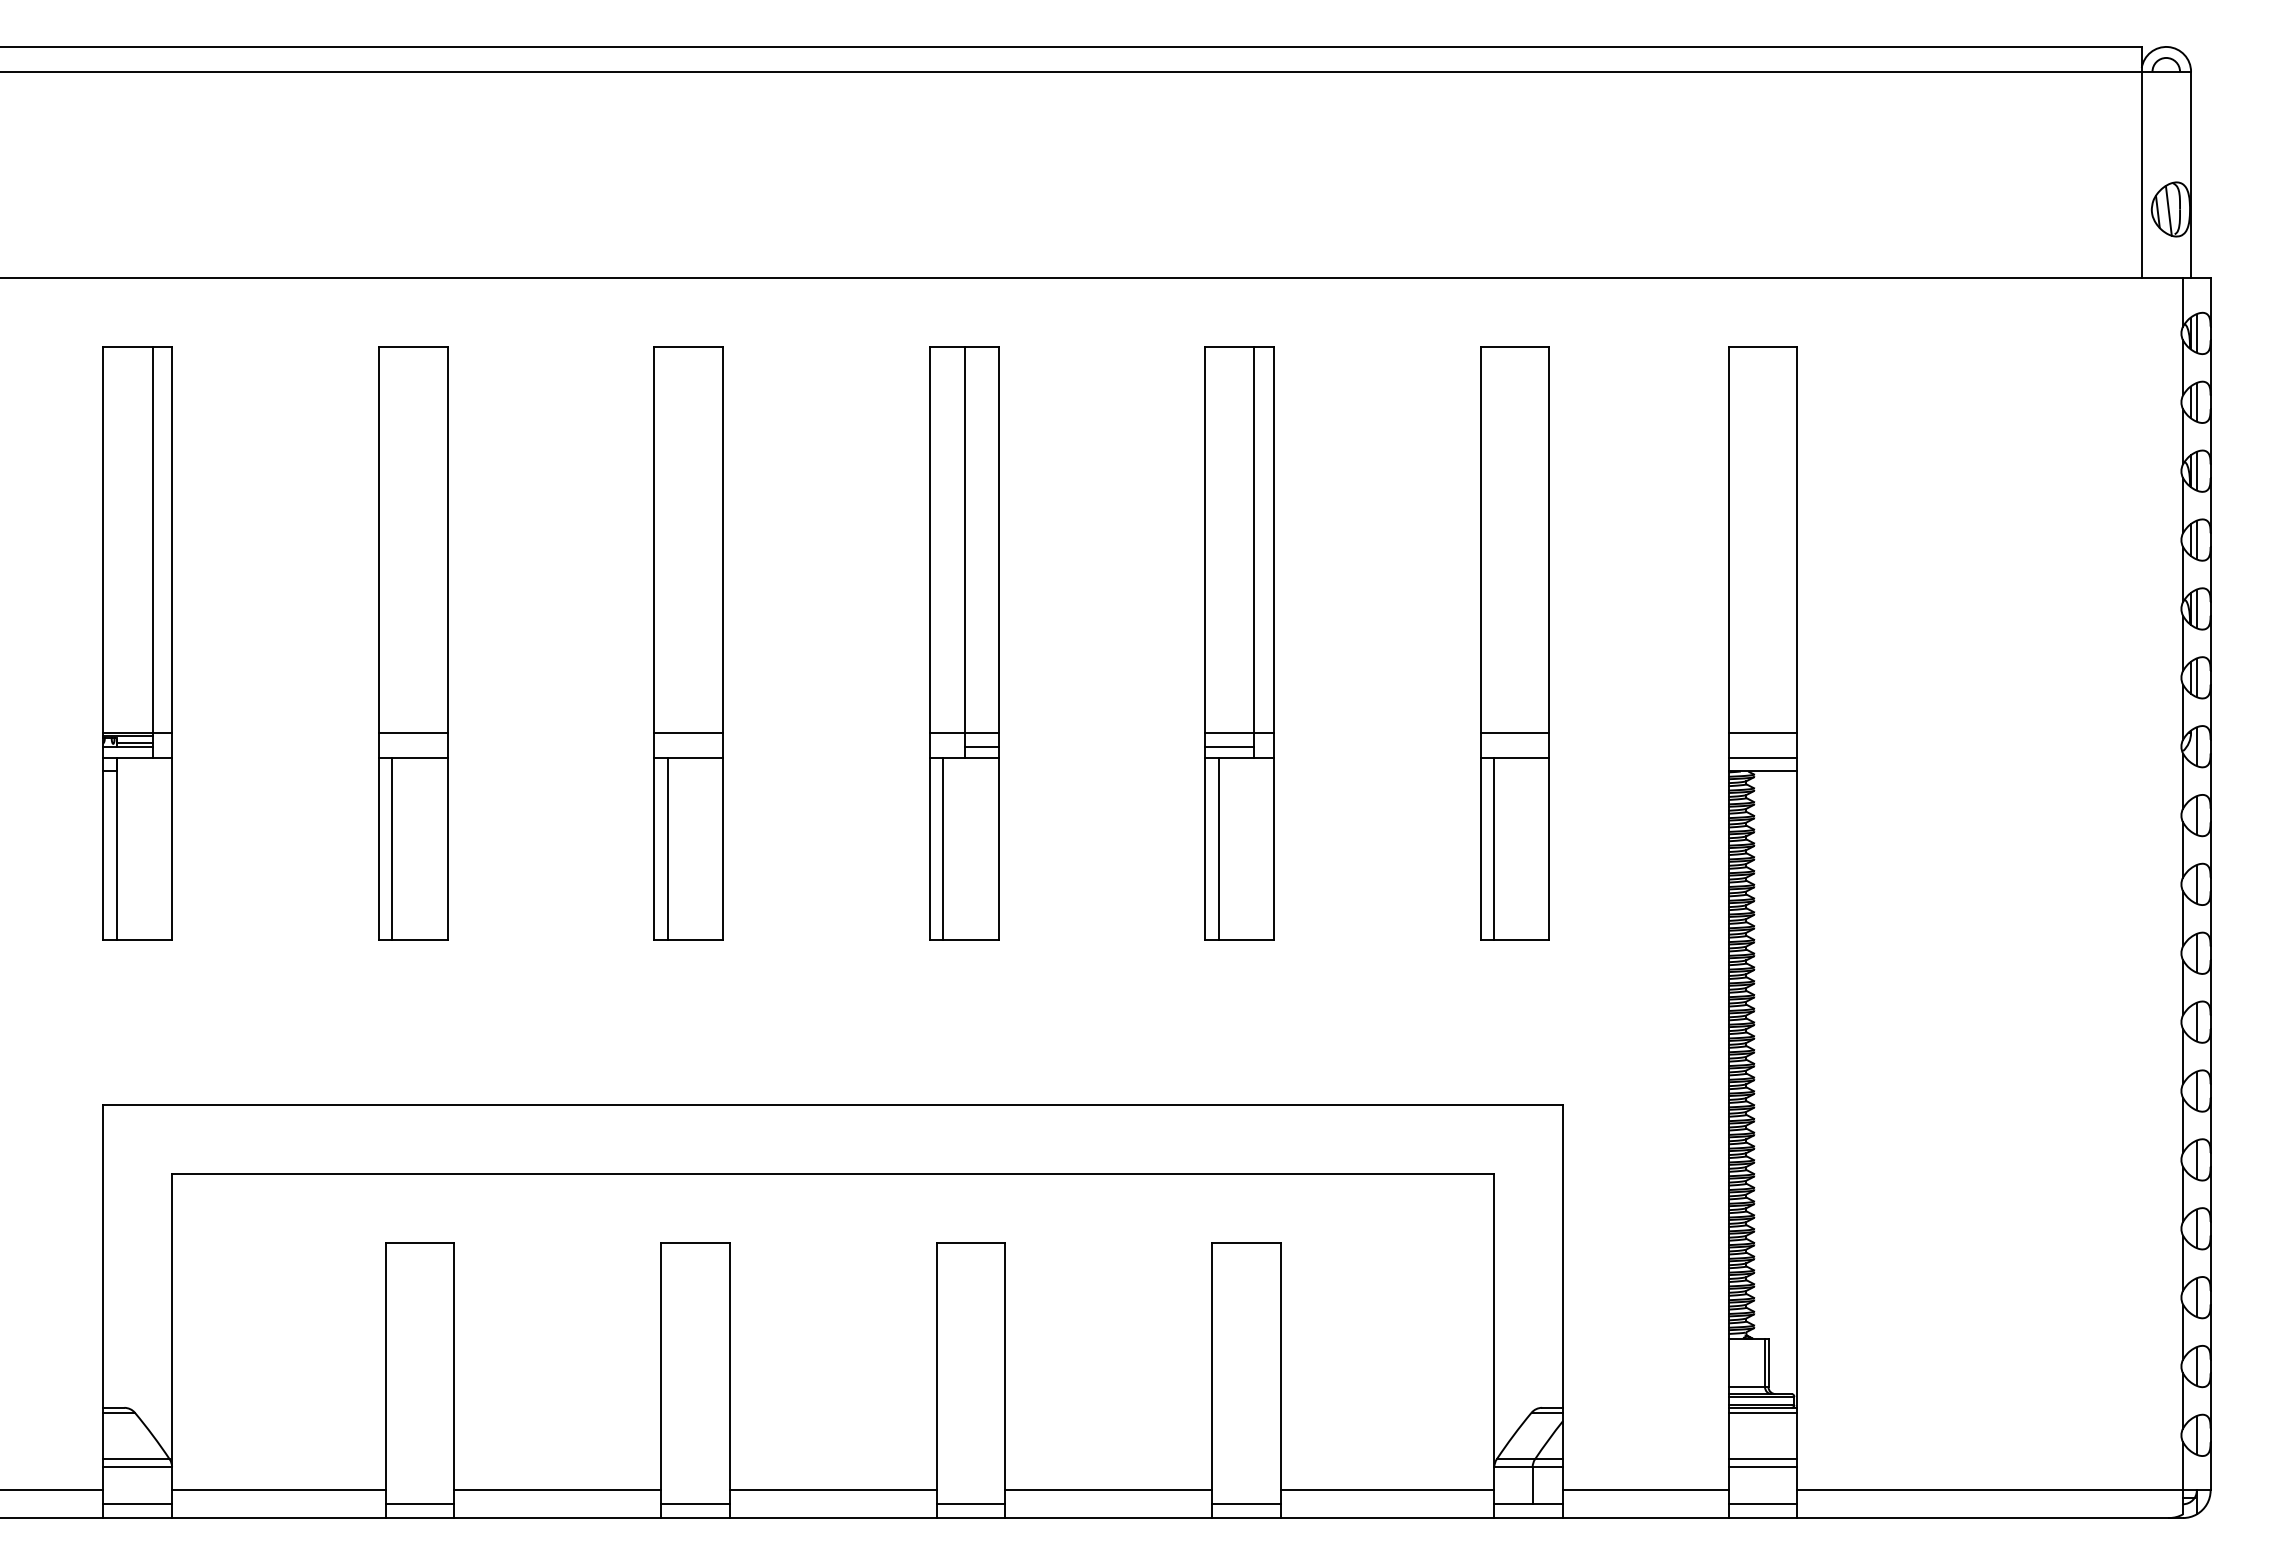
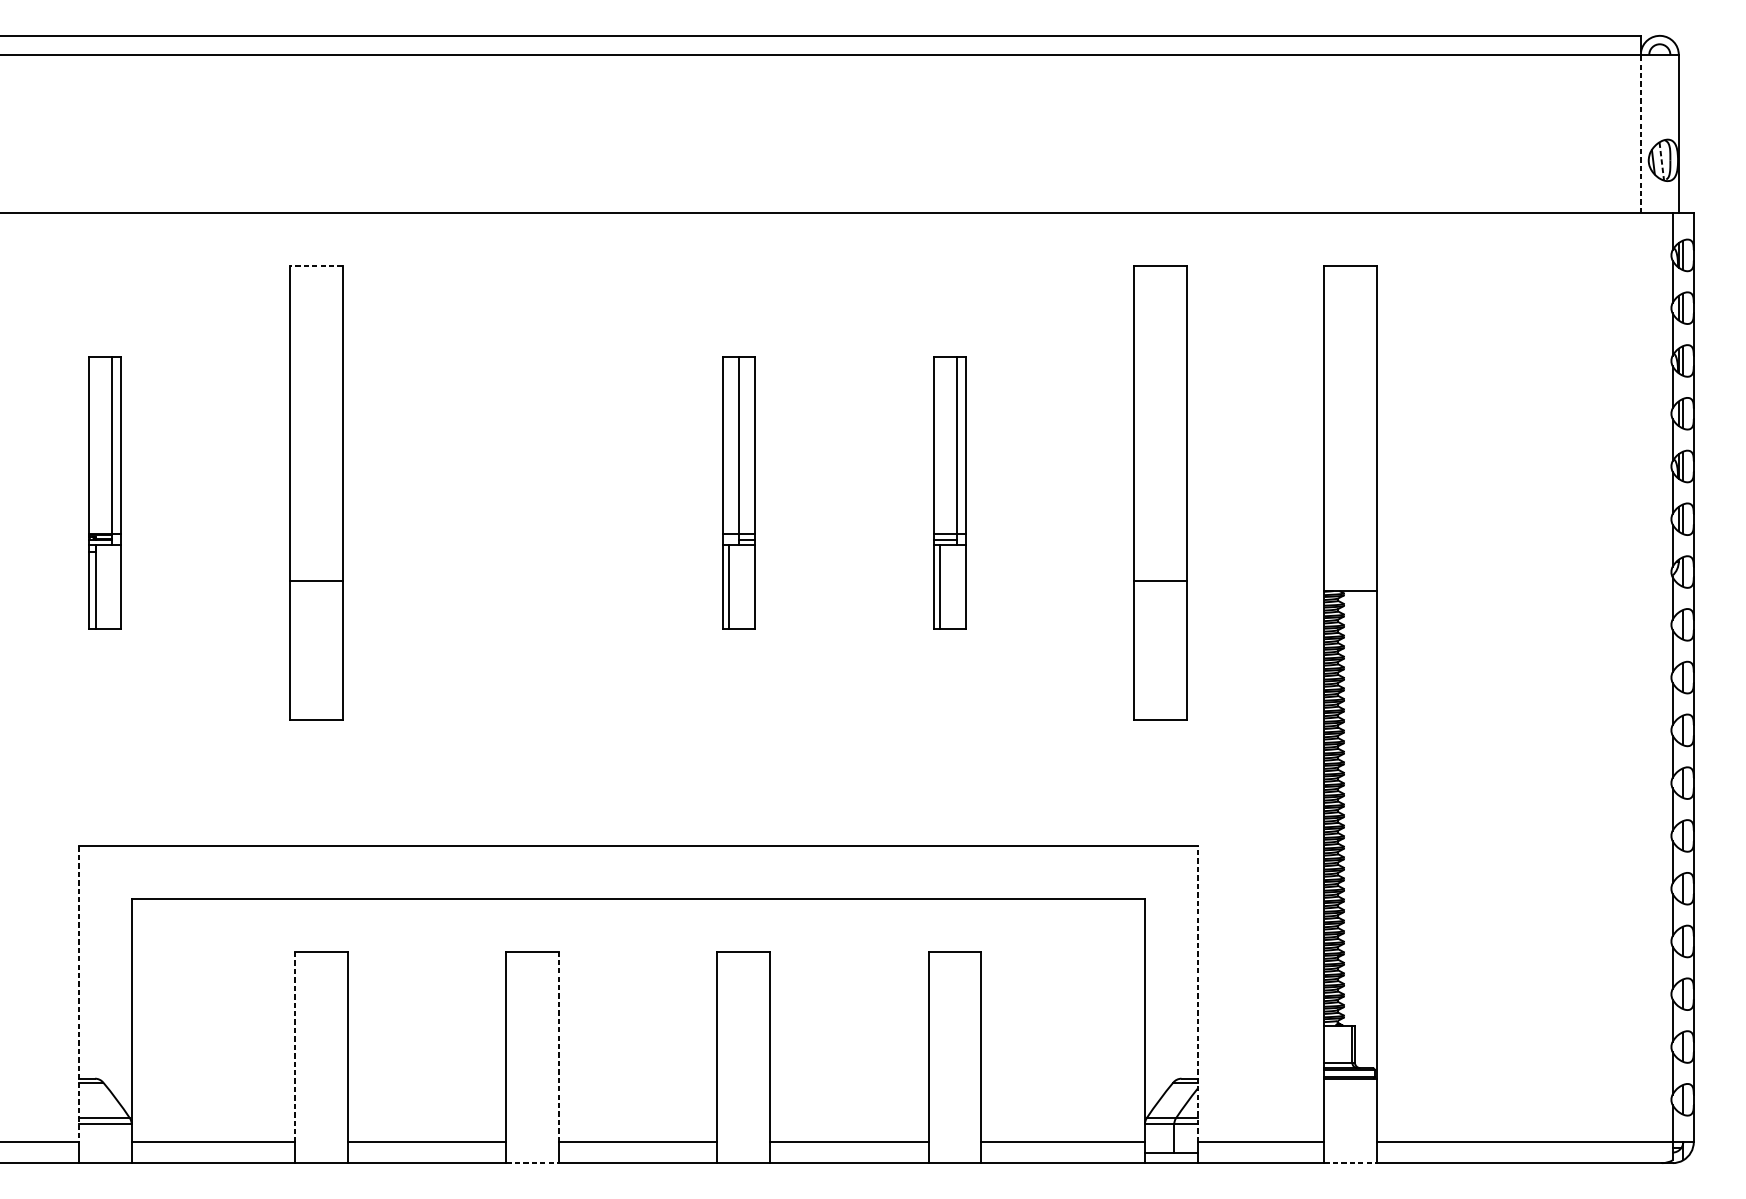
line: (2141, 174) -> (1640, 133), solid -> dashed
line: (2168, 211) -> (1661, 161), solid -> dashed
line: (412, 347) -> (315, 266), solid -> dashed
part: (137, 643) -> (105, 492), size x0.6
part: (688, 643) -> (527, 492), removed
part: (964, 643) -> (738, 492), size x0.6
part: (1239, 643) -> (949, 492), size x0.6
line: (412, 732) -> (315, 561), removed
line: (1514, 732) -> (1160, 561), removed
line: (1762, 732) -> (1350, 561), removed
line: (1762, 757) -> (1350, 580), removed
line: (392, 848) -> (300, 650), removed
line: (1494, 848) -> (1145, 650), removed
line: (103, 1297) -> (79, 994), solid -> dashed
line: (1563, 1297) -> (1197, 994), solid -> dashed
line: (385, 1366) -> (295, 1047), solid -> dashed
line: (729, 1366) -> (558, 1047), solid -> dashed
line: (1762, 1412) -> (1350, 1082), removed
line: (1762, 1459) -> (1350, 1118), removed
line: (1762, 1467) -> (1350, 1124), removed
line: (137, 1504) -> (105, 1152), removed
line: (419, 1504) -> (321, 1152), removed
line: (695, 1504) -> (532, 1152), removed
line: (970, 1504) -> (743, 1152), removed
line: (1246, 1504) -> (954, 1152), removed
line: (1762, 1504) -> (1350, 1152), removed
line: (696, 1518) -> (533, 1163), solid -> dashed
line: (1763, 1518) -> (1351, 1163), solid -> dashed

